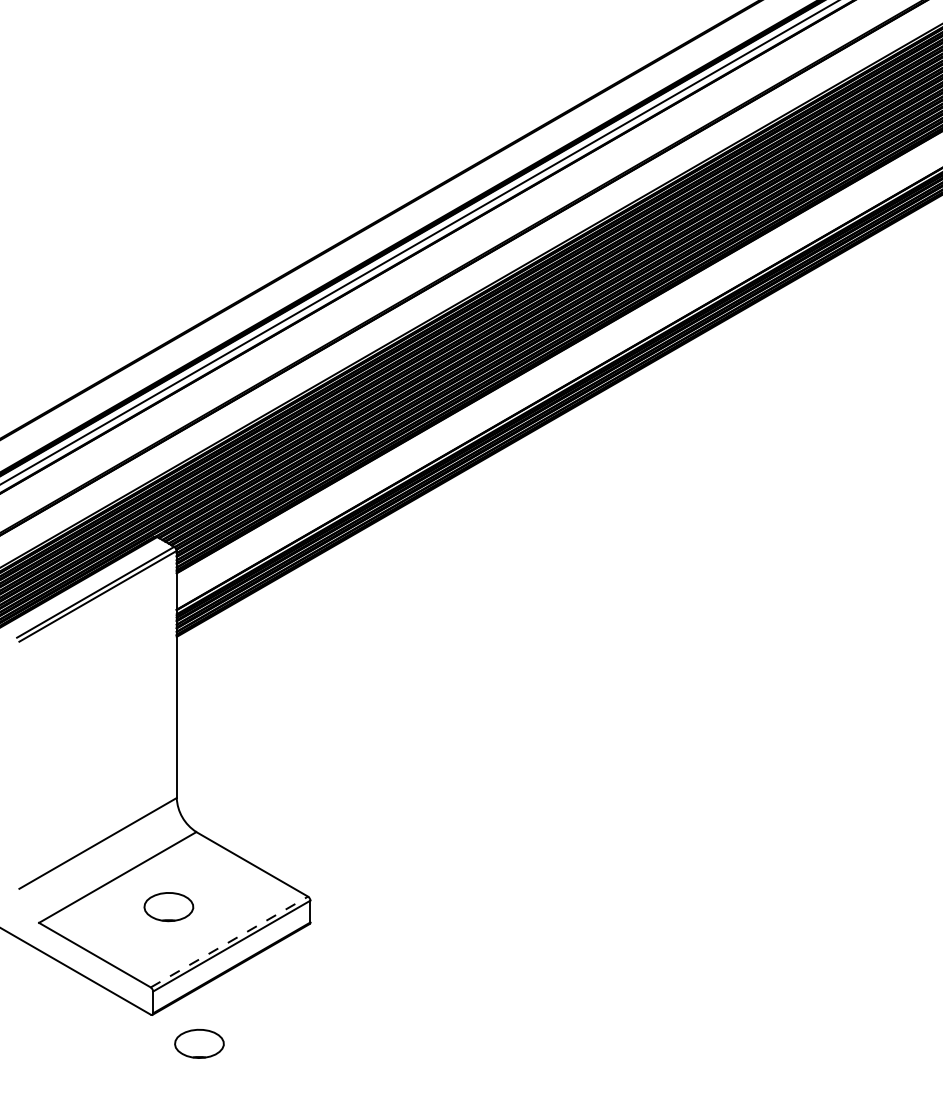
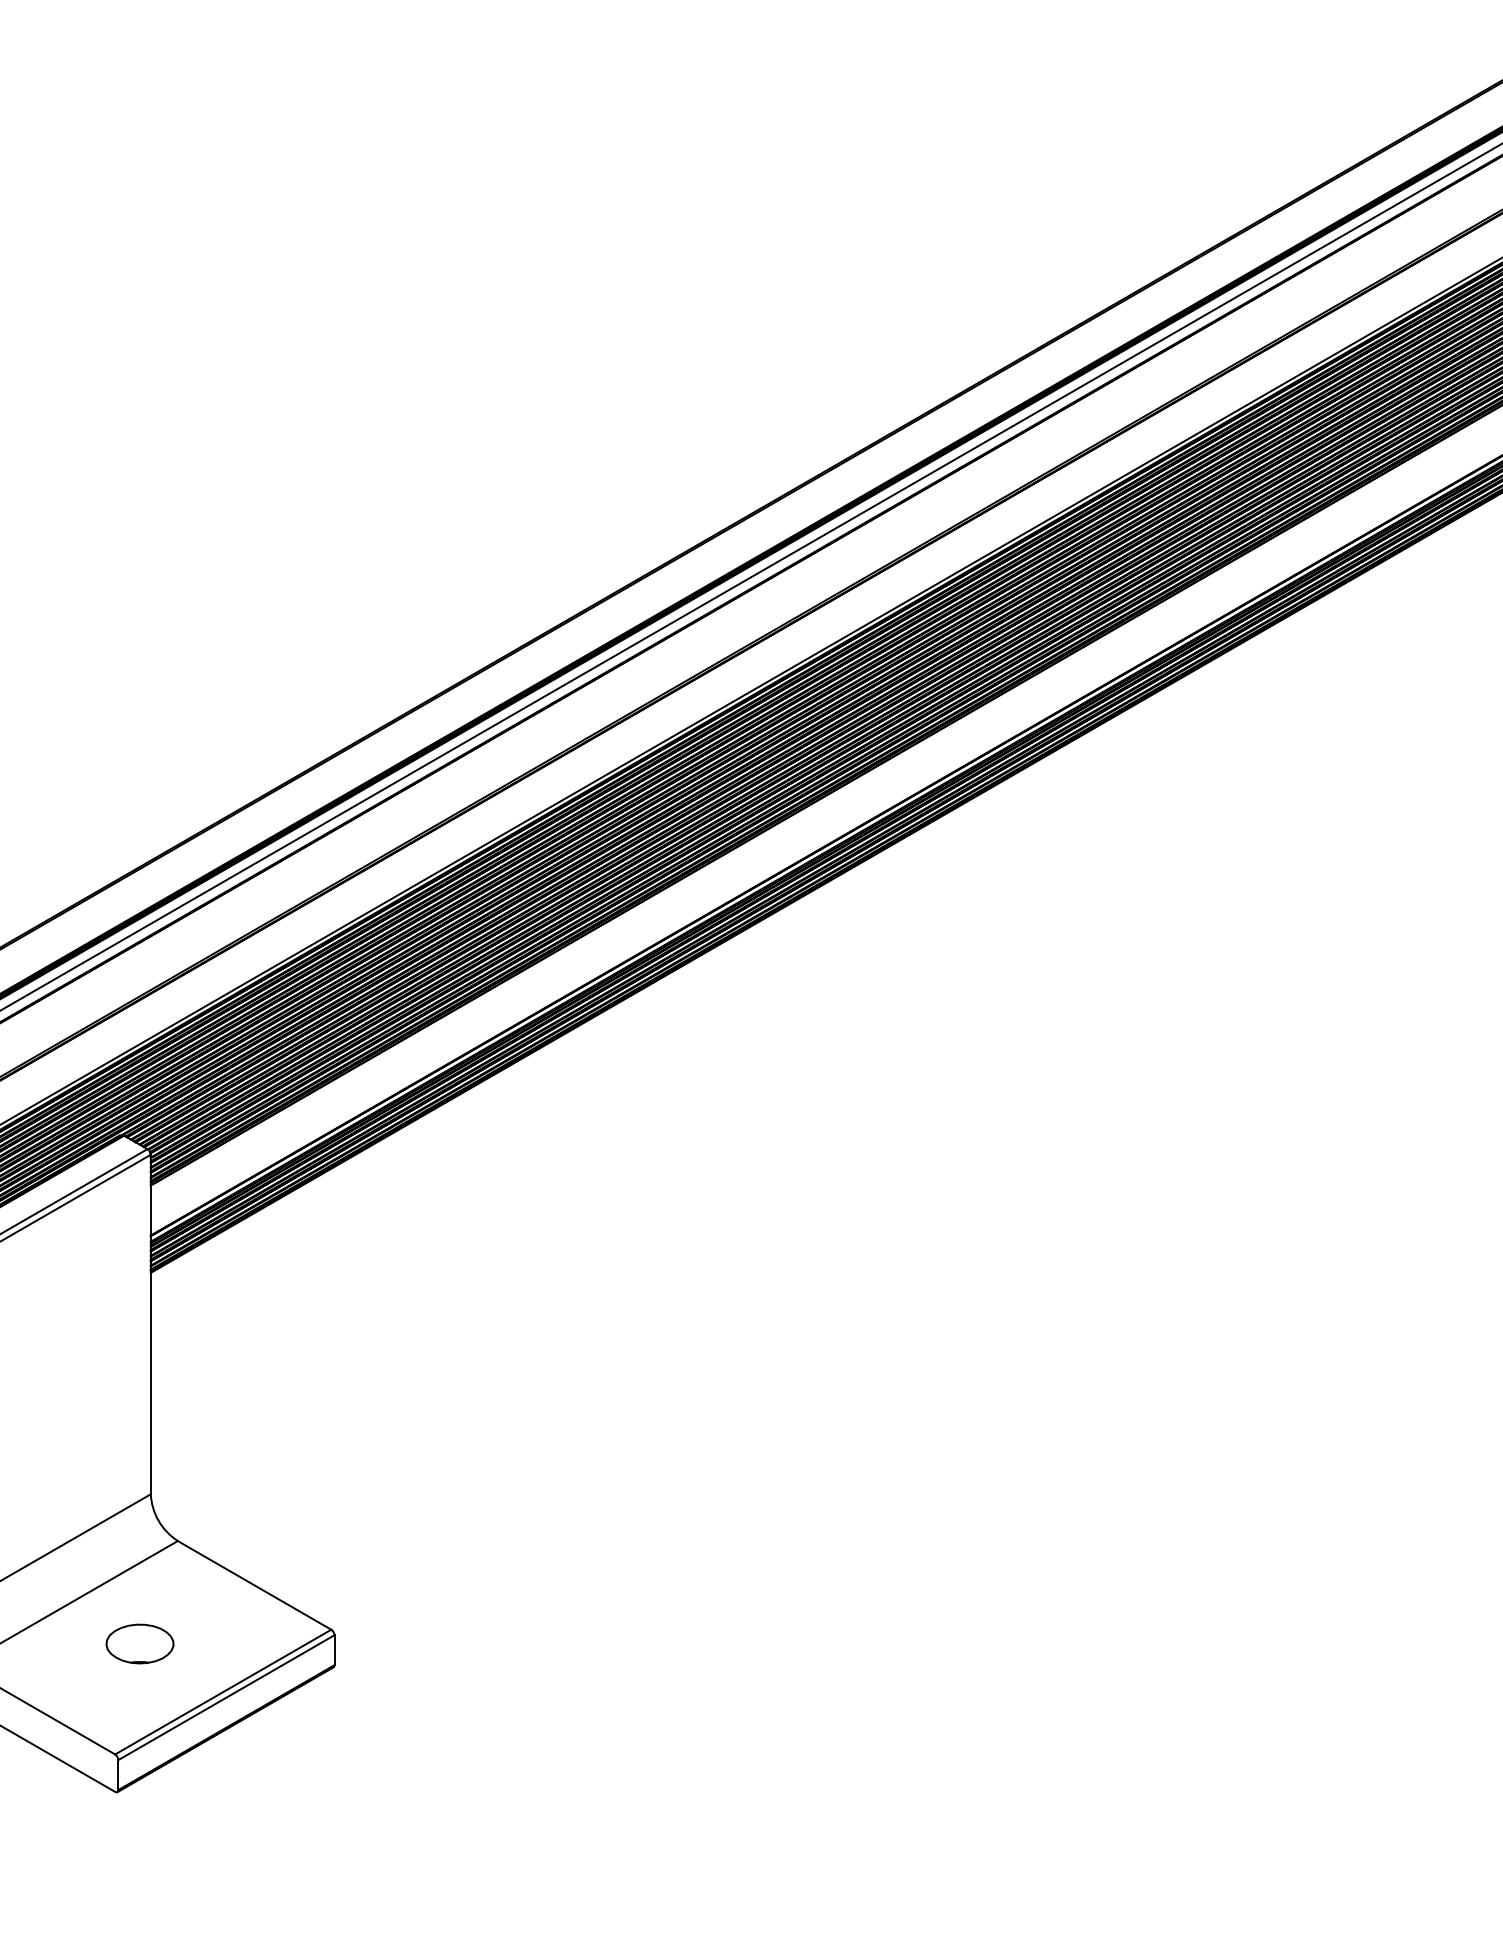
line: (229, 942) -> (223, 1692), dashed -> solid
part: (199, 1043) -> (181, 1831), removed

